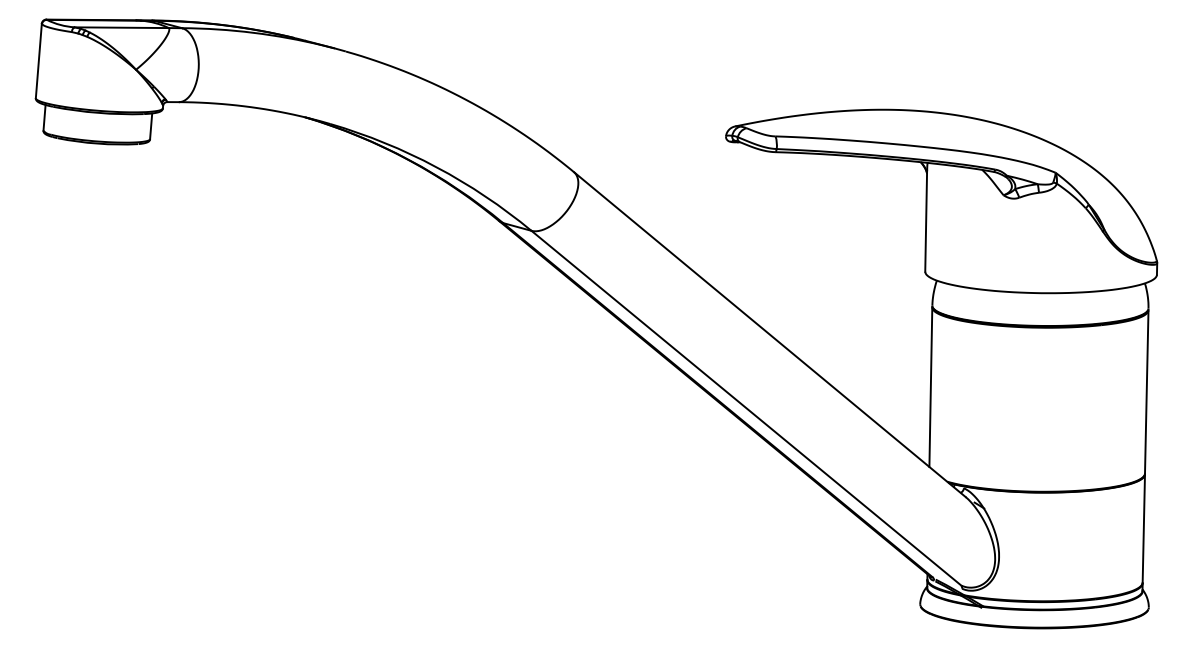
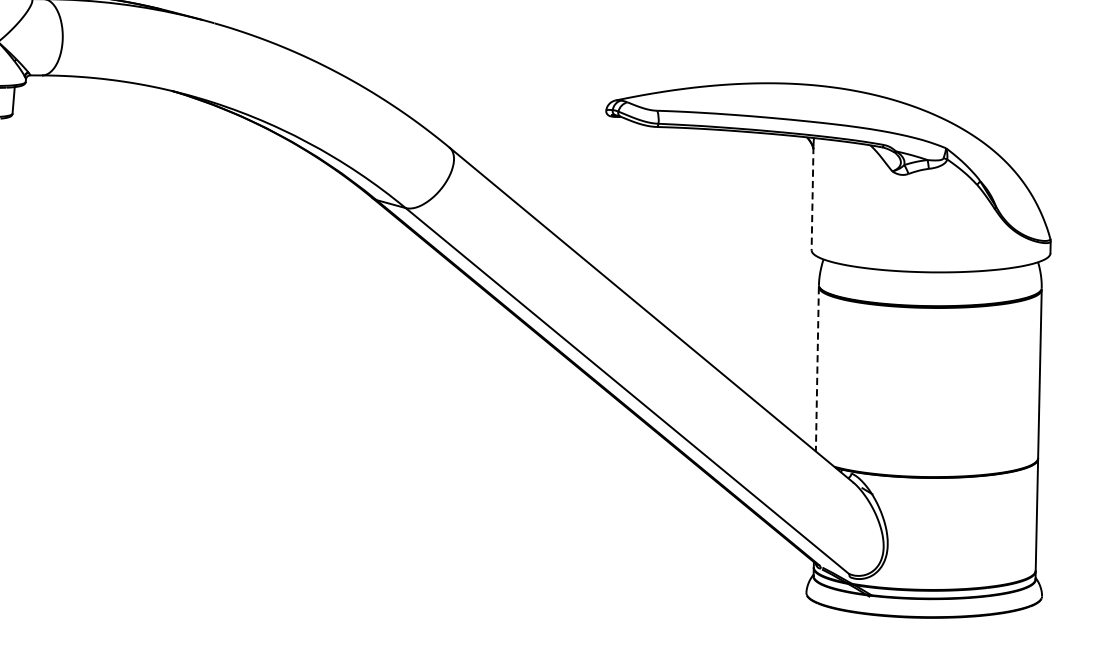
line: (926, 222) -> (812, 199), solid -> dashed
line: (930, 387) -> (817, 369), solid -> dashed

